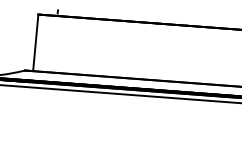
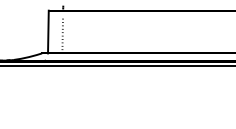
line: (54, 48) -> (62, 35), added

